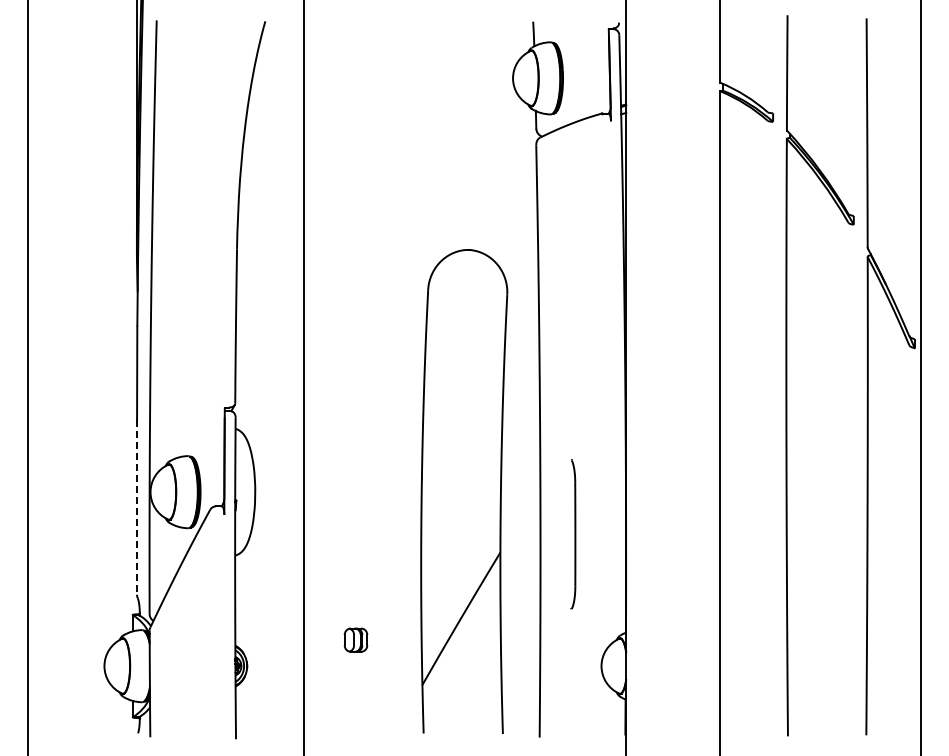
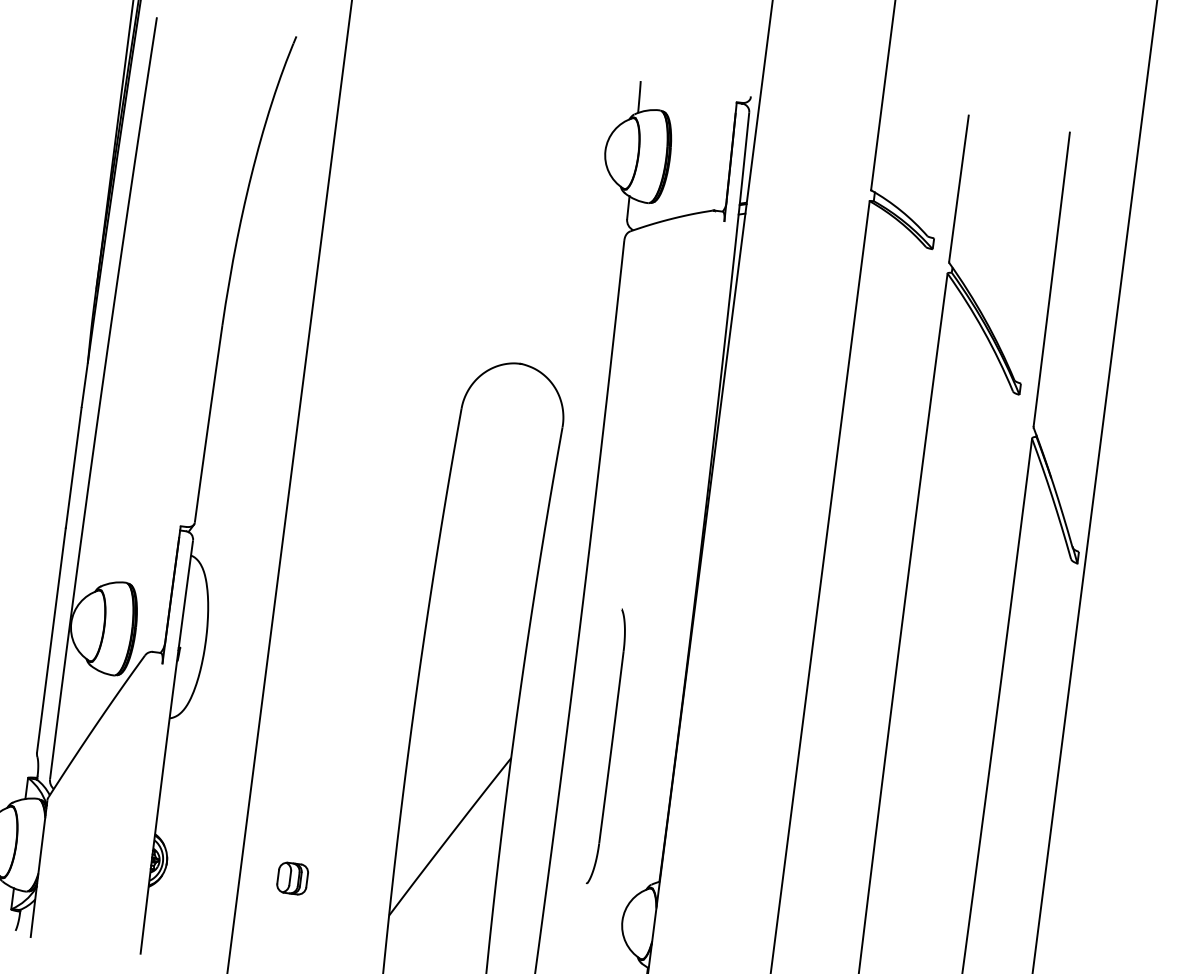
line: (137, 507) -> (52, 640), dashed -> solid
part: (573, 534) -> (608, 746), size x1.43
part: (355, 639) -> (292, 877), moved

